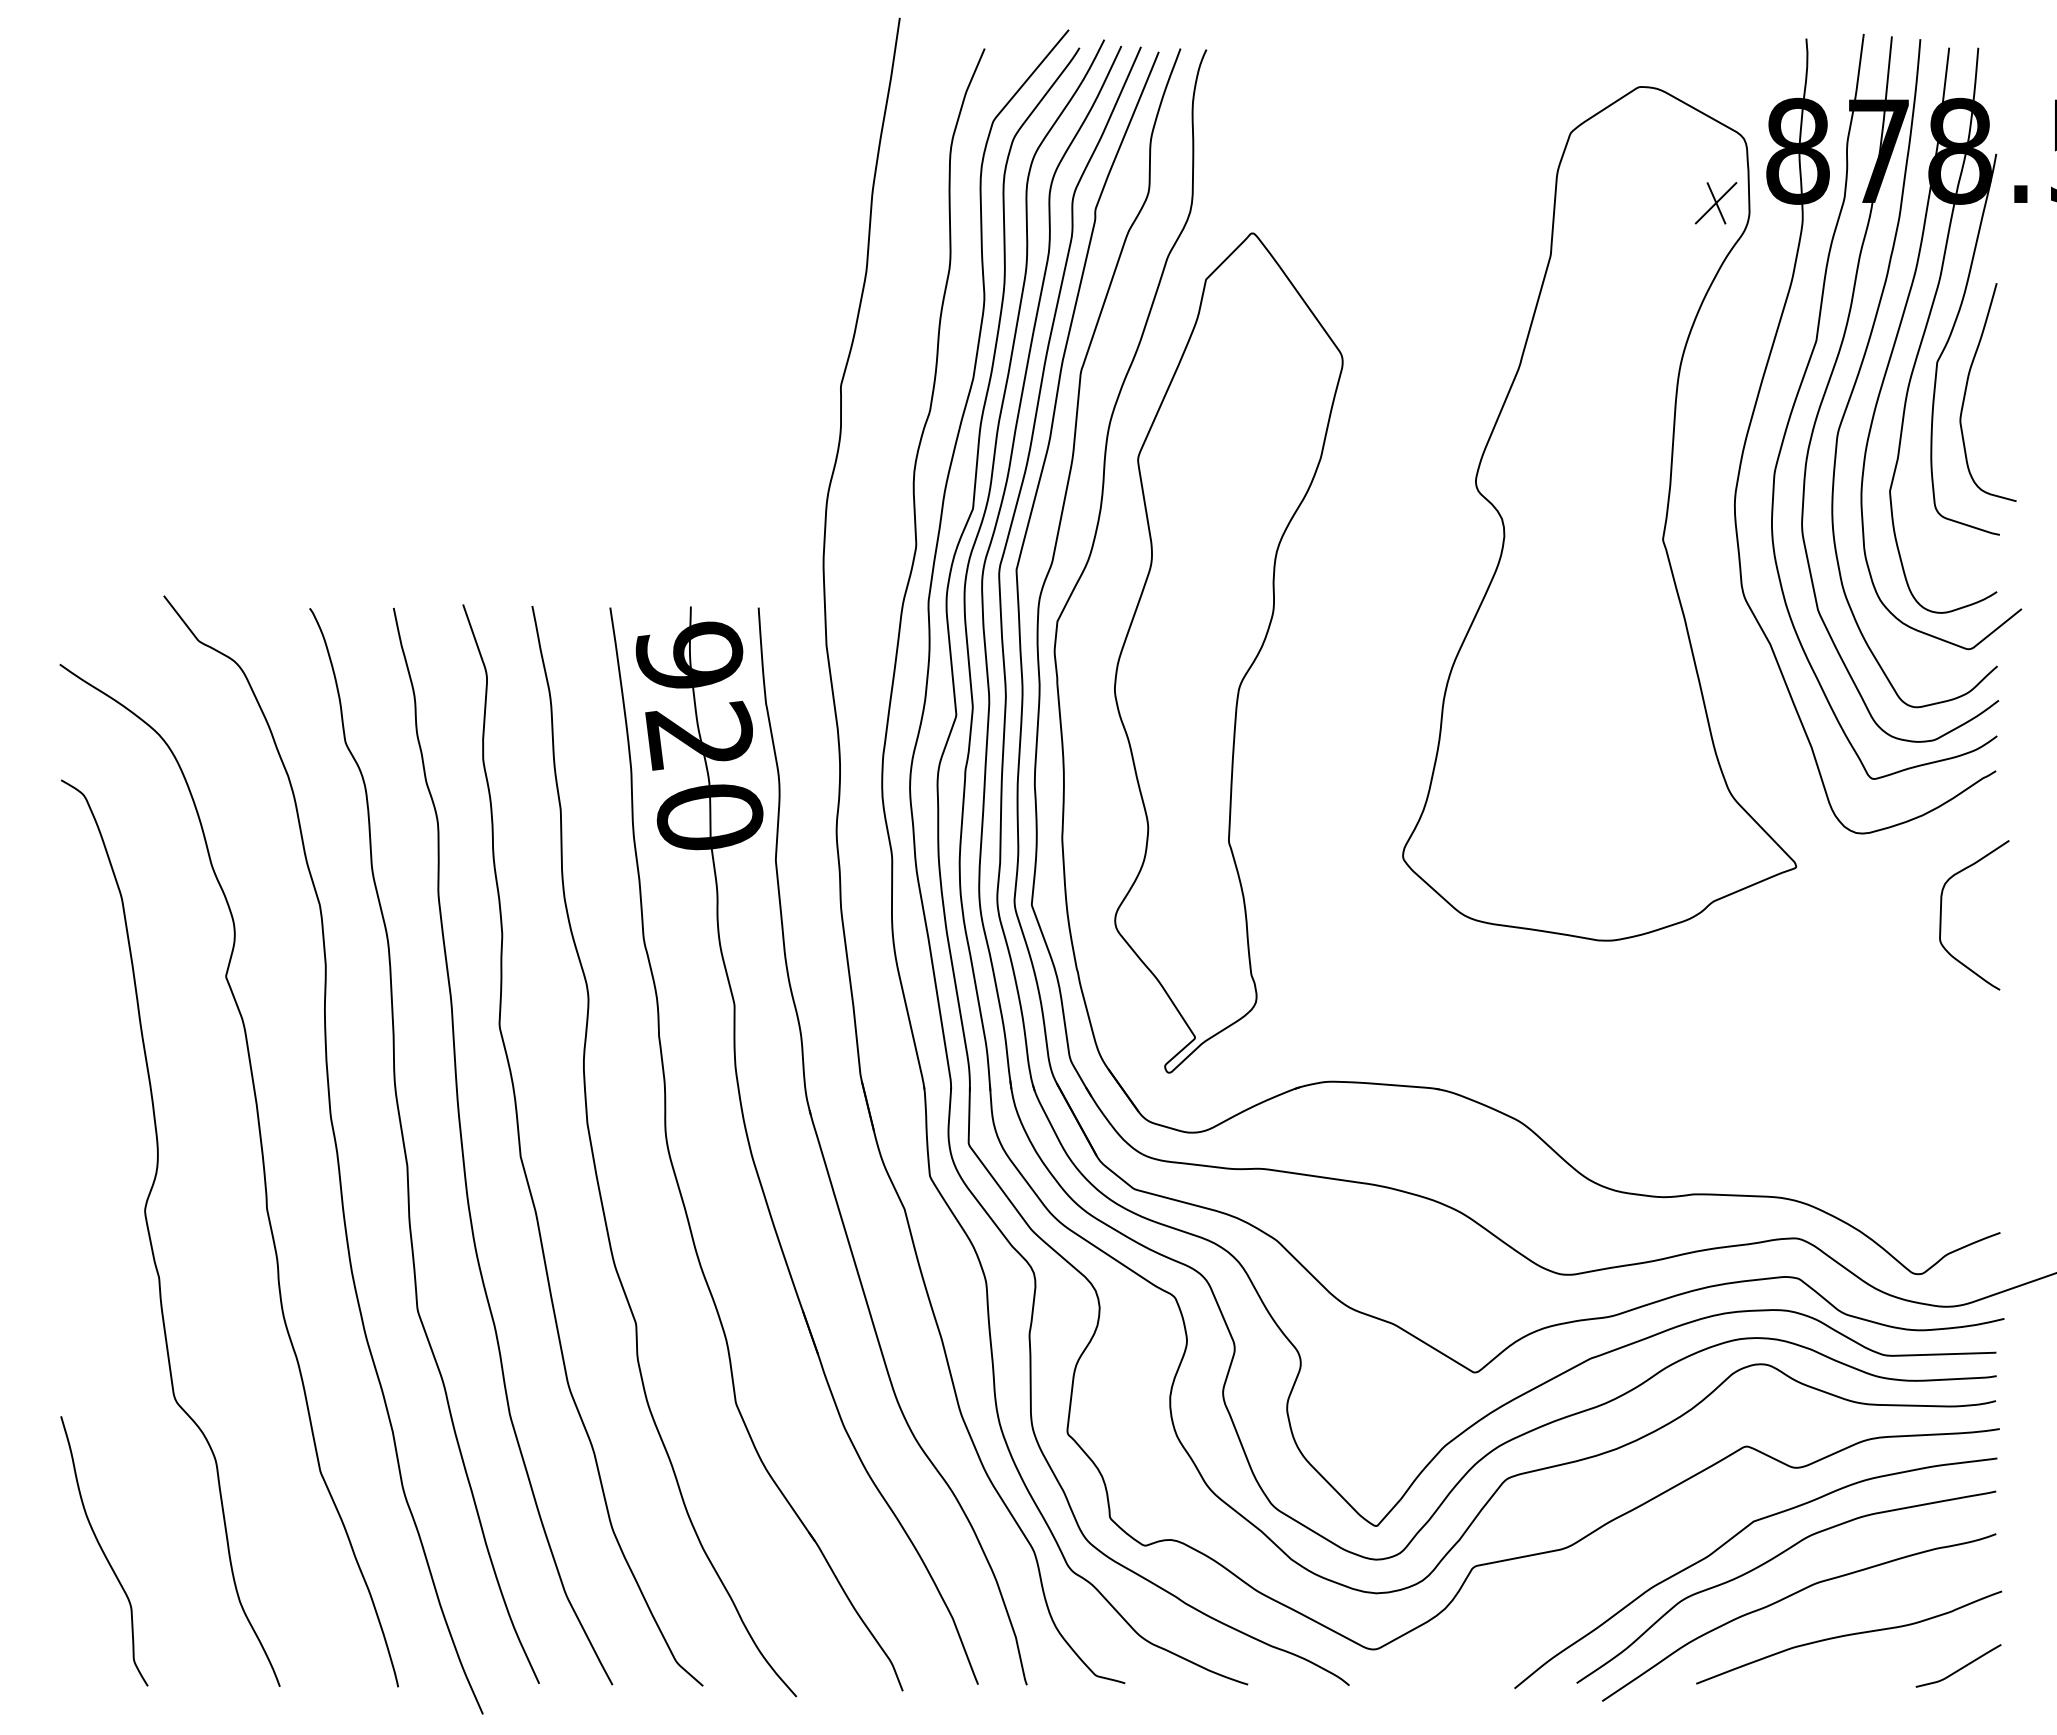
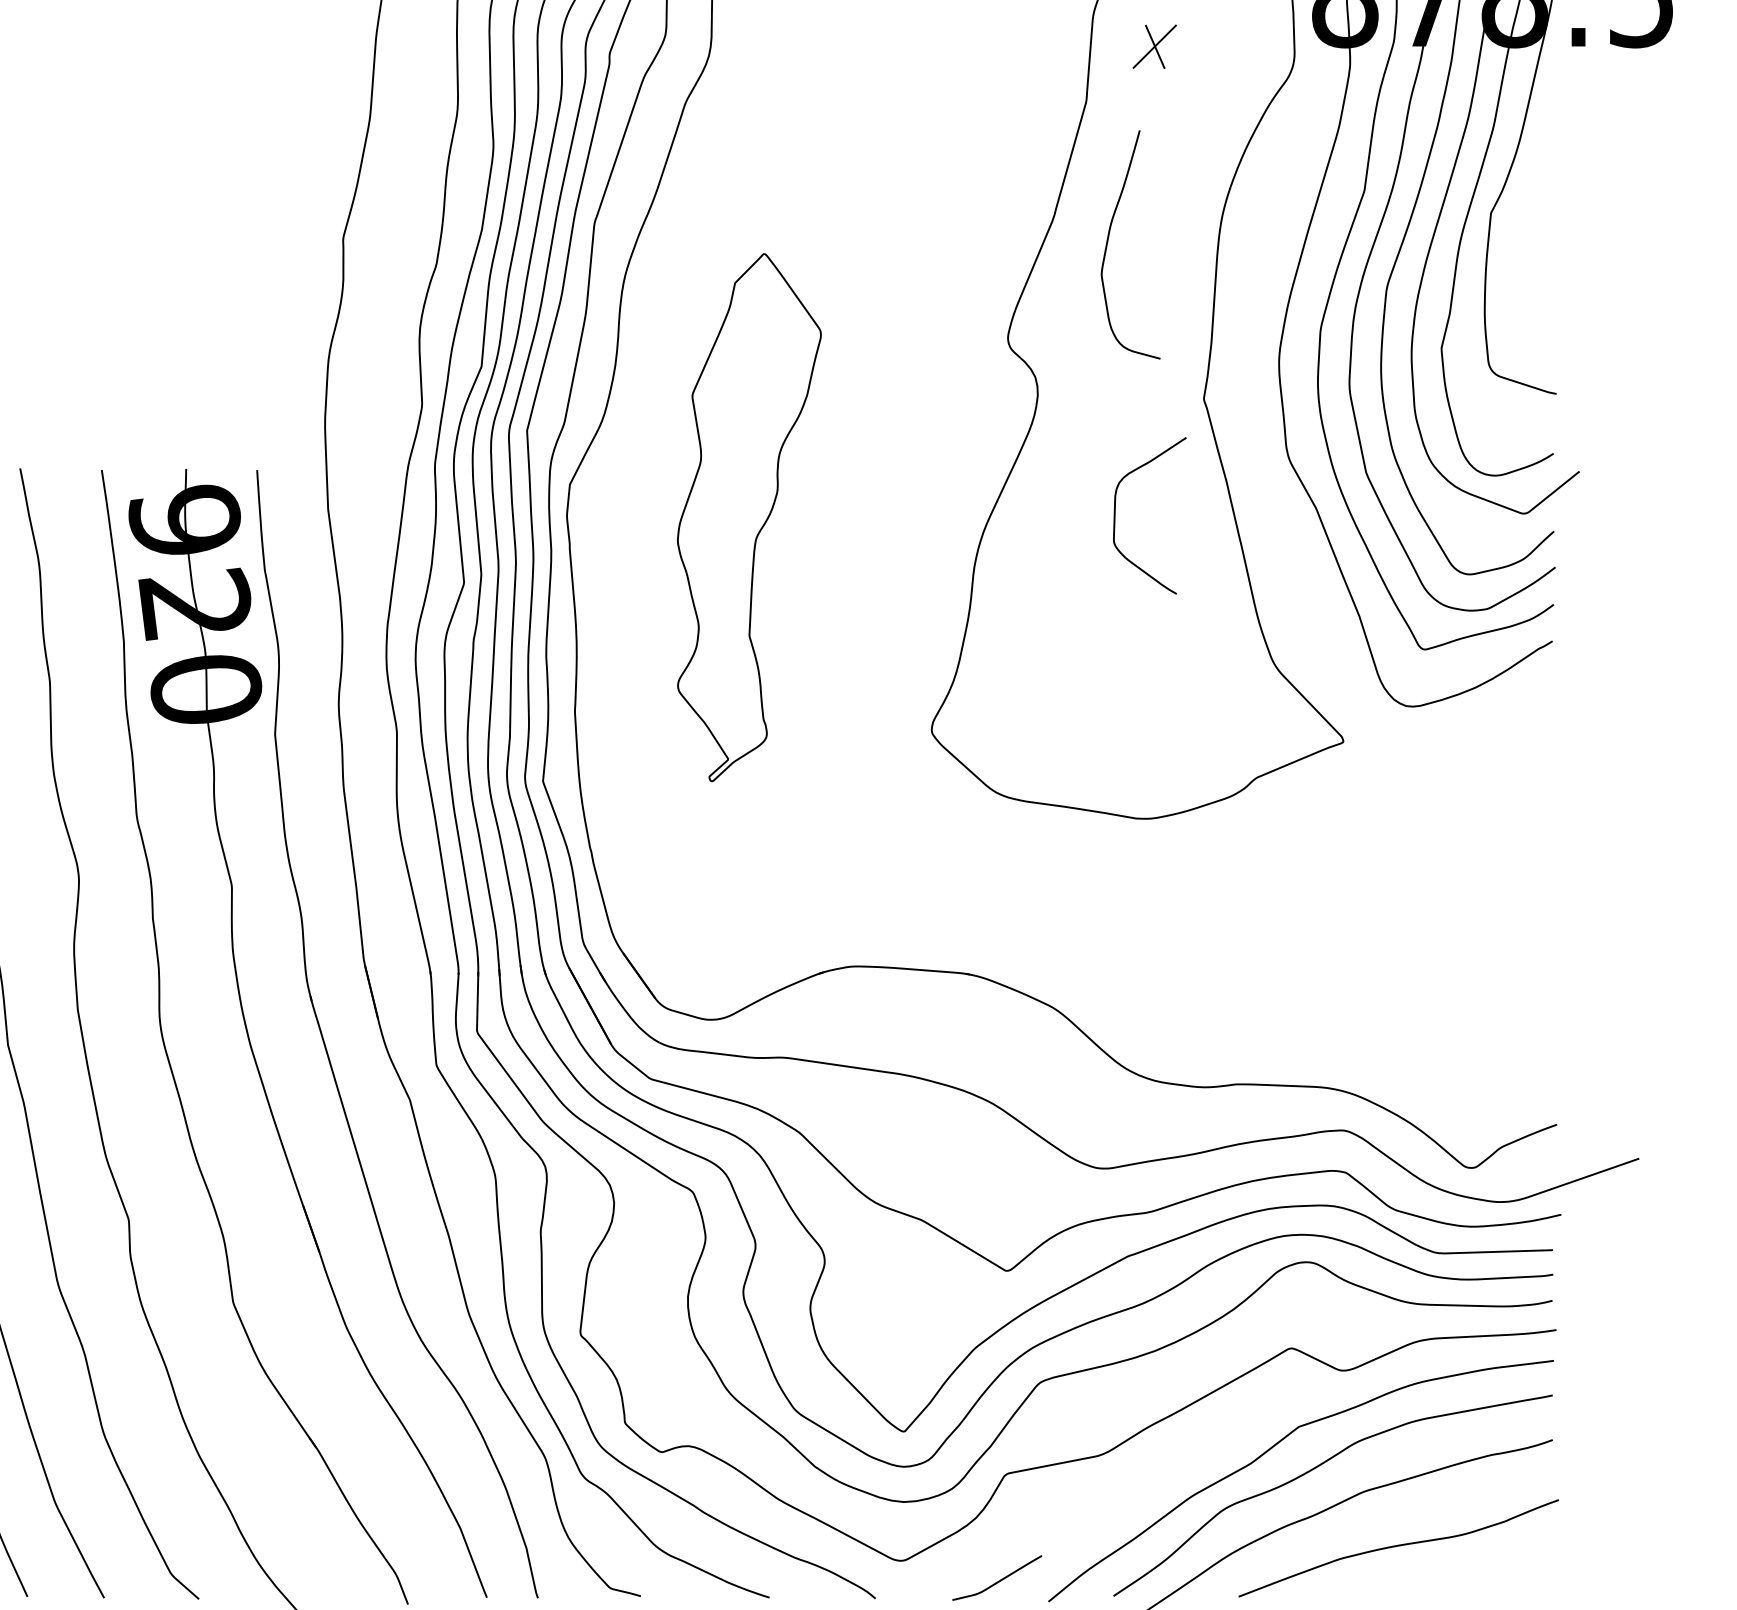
part: (1715, 203) -> (1154, 47), moved
curve: (1967, 387) -> (1109, 239), moved
part: (1228, 652) -> (749, 517), size x0.6
curve: (1941, 915) -> (1115, 516), moved
curve: (1959, 1668) -> (998, 1580), moved

